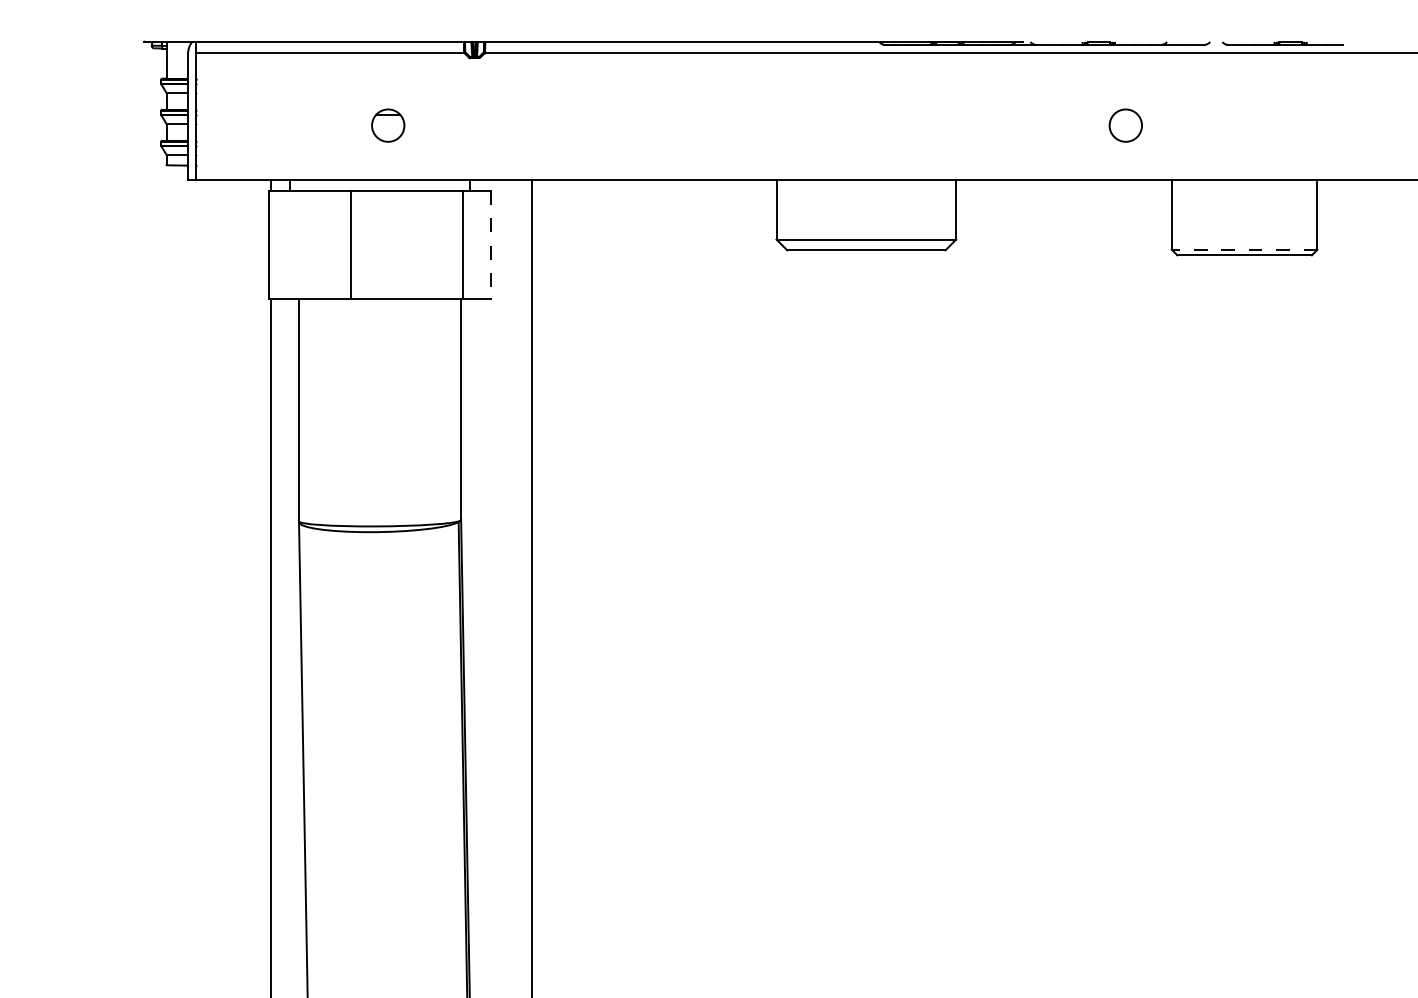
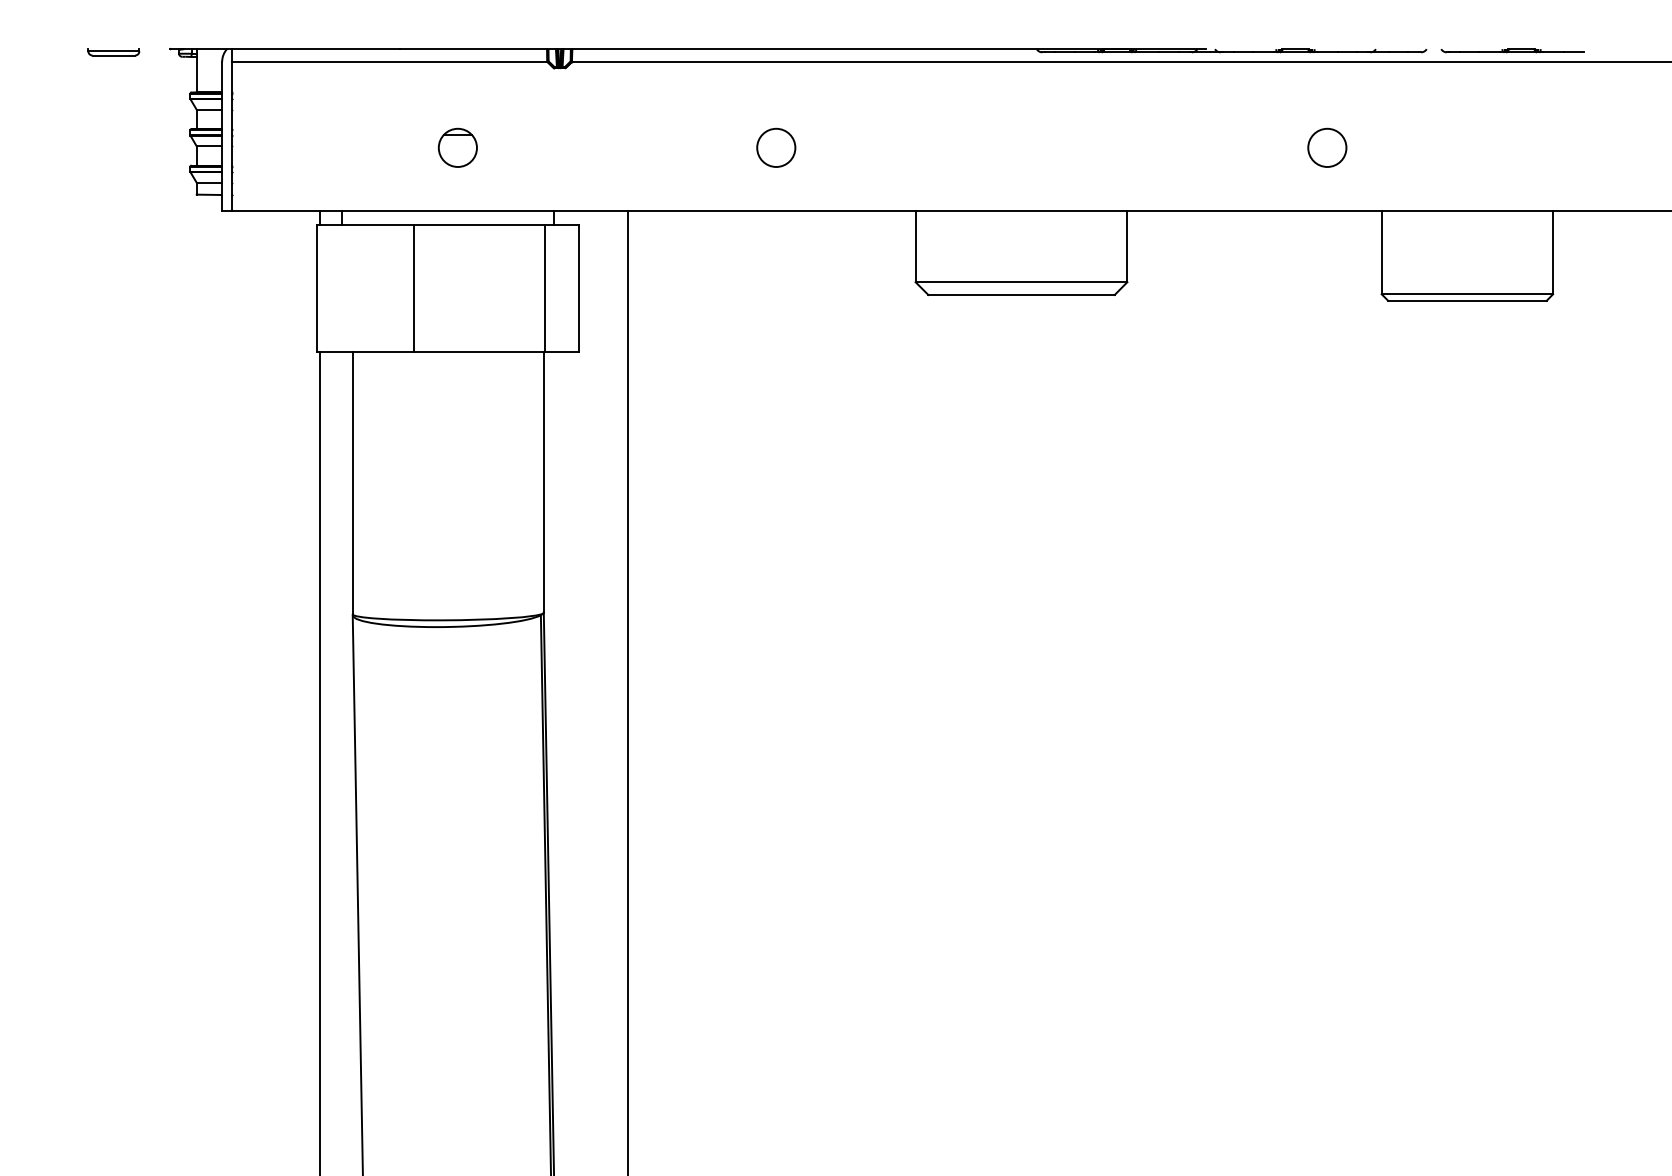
part: (95, 44) -> (112, 52), added
circle: (658, 125) -> (776, 147), added
line: (491, 245) -> (579, 289), dashed -> solid
line: (1244, 249) -> (1467, 293), dashed -> solid

